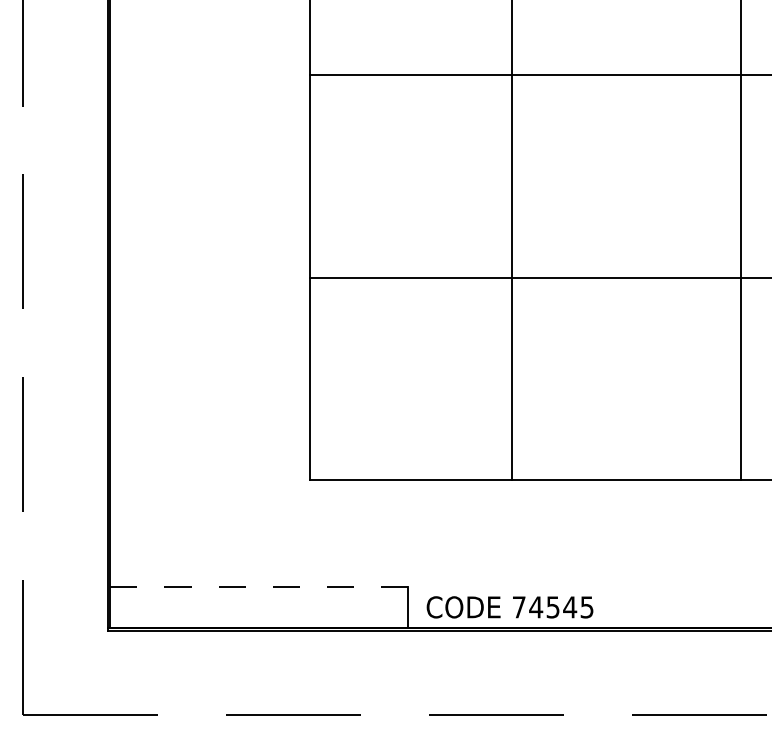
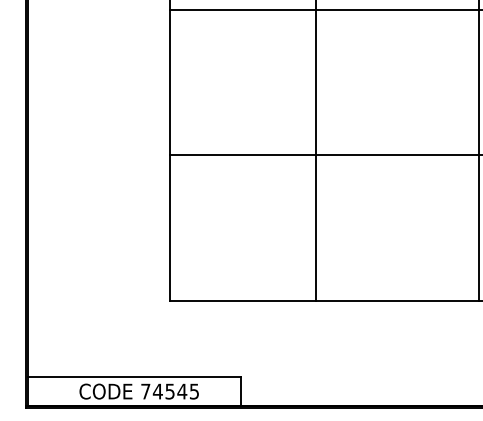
line: (259, 587) -> (134, 377), dashed -> solid
text: (509, 607) -> (138, 391), moved

